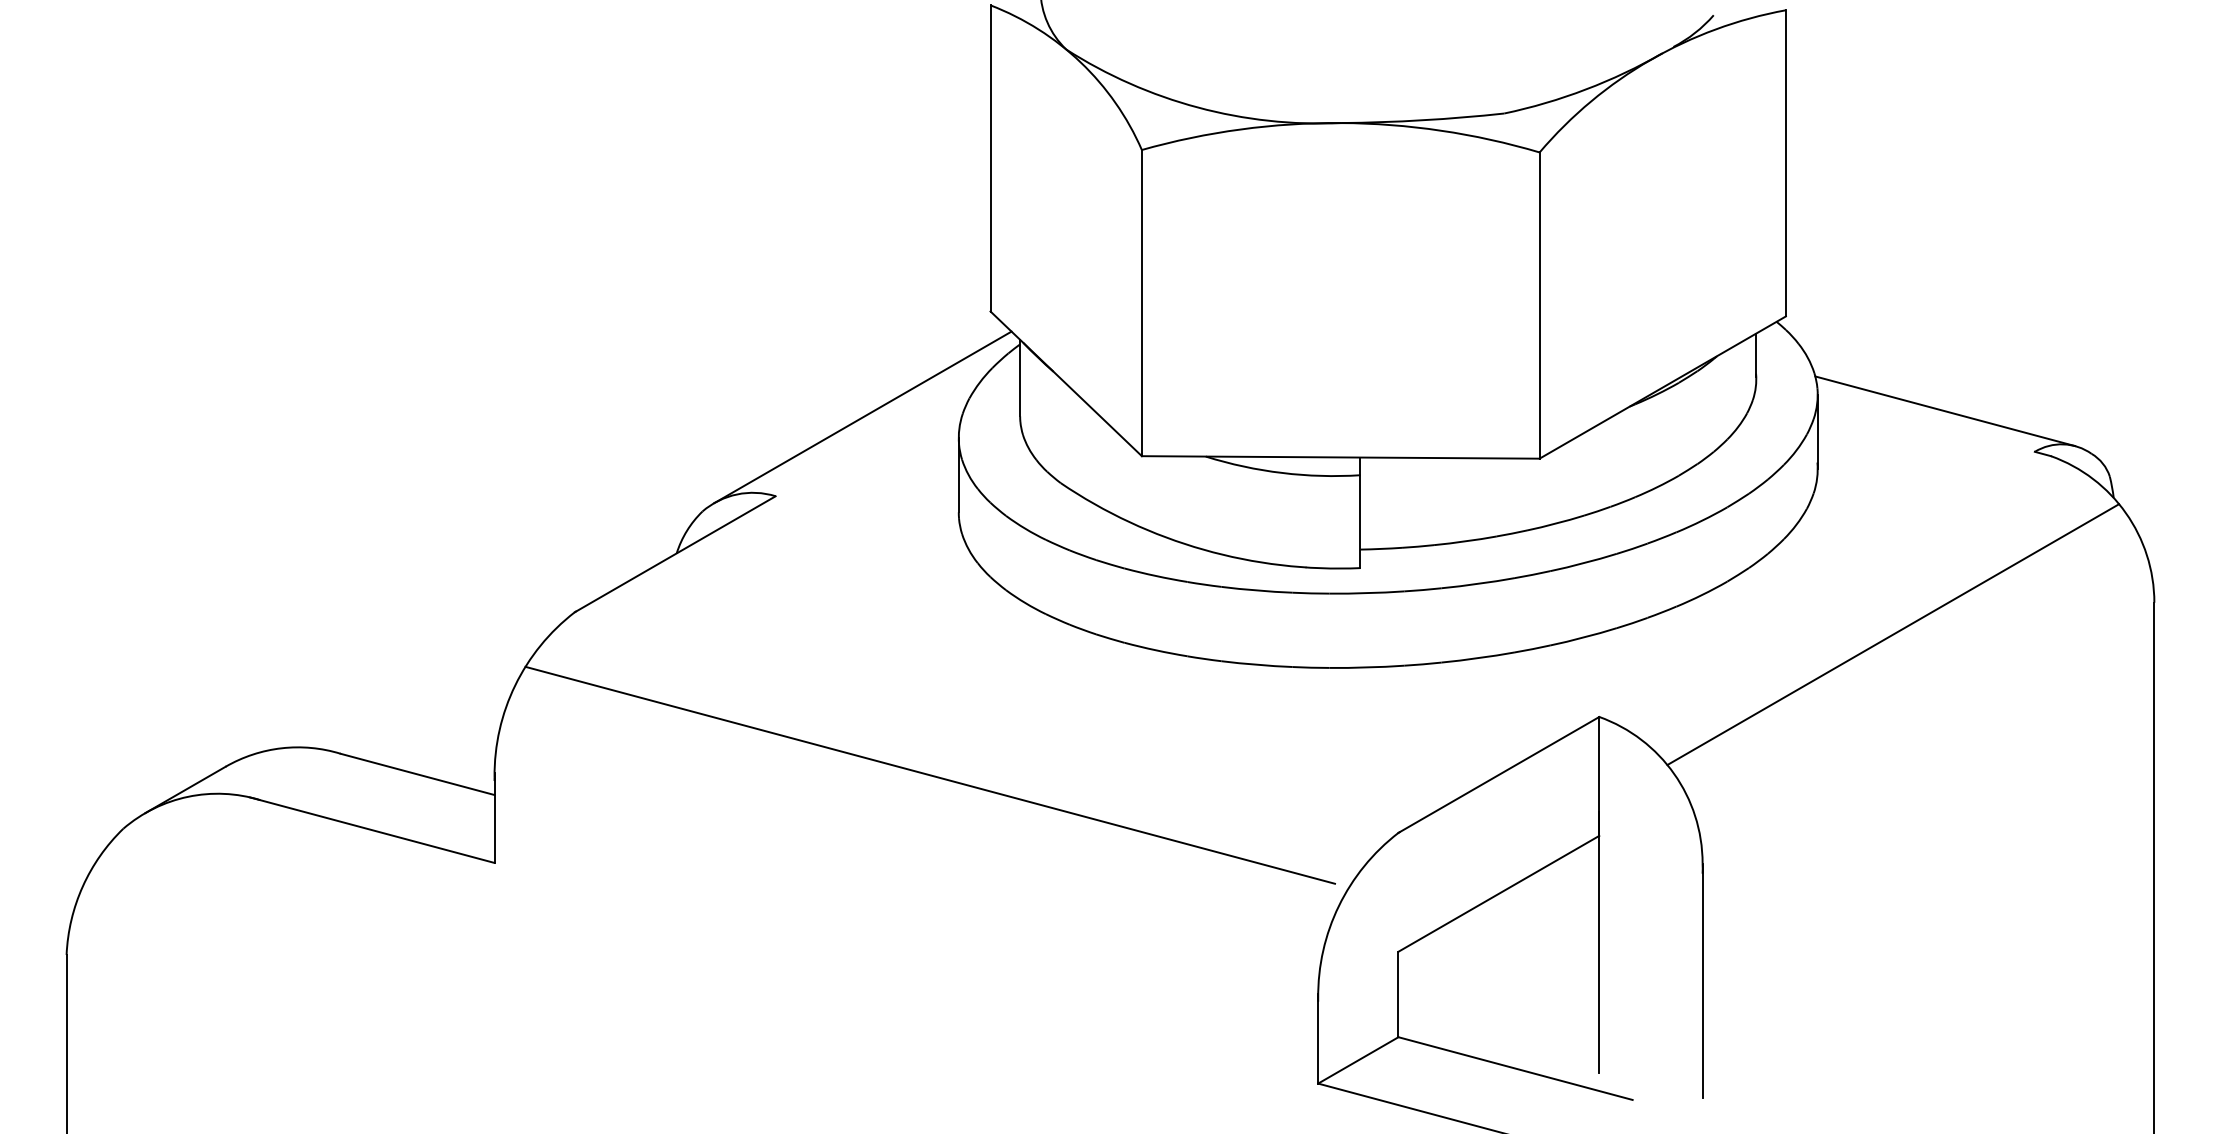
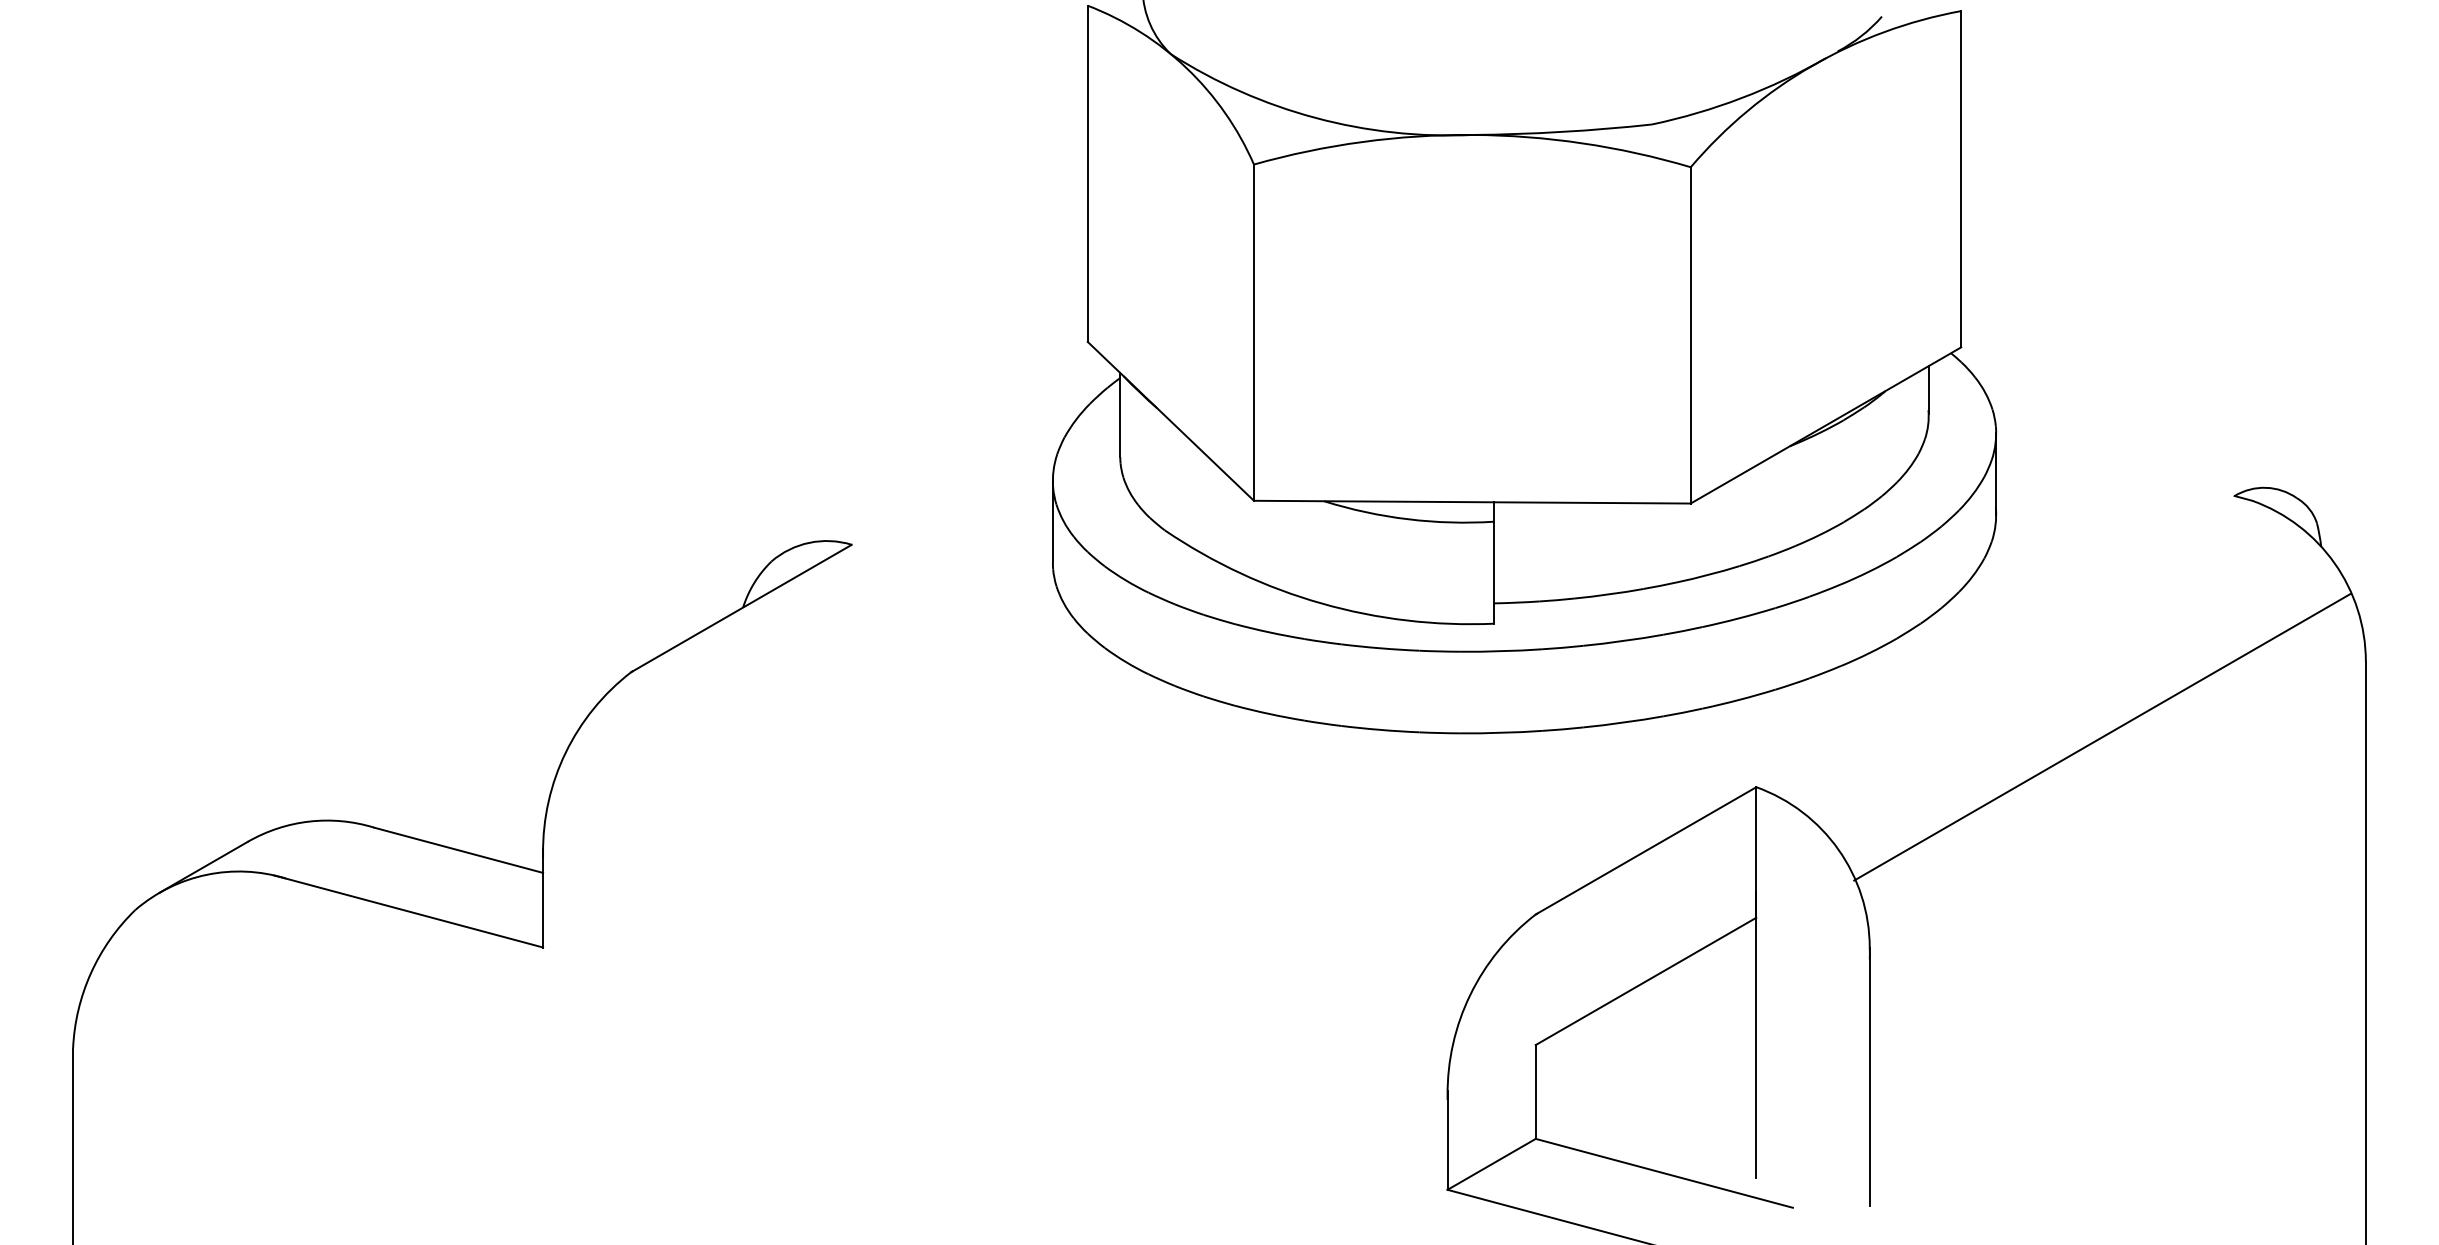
line: (1945, 411) -> (2136, 451), removed
line: (862, 417) -> (947, 458), removed
line: (1893, 634) -> (2102, 737), moved
line: (930, 774) -> (1021, 850), removed

